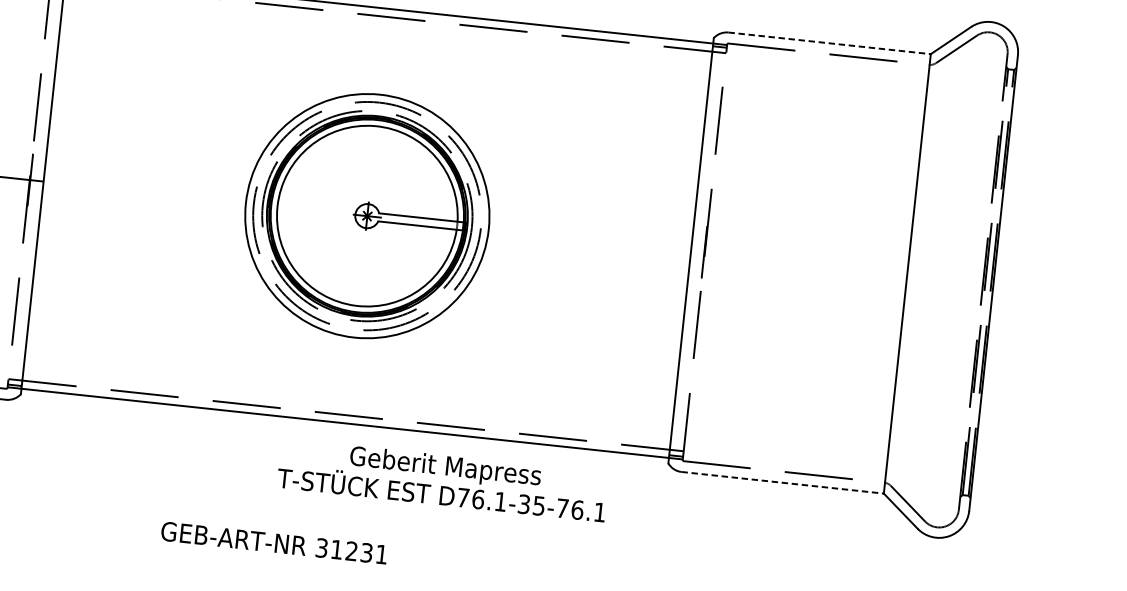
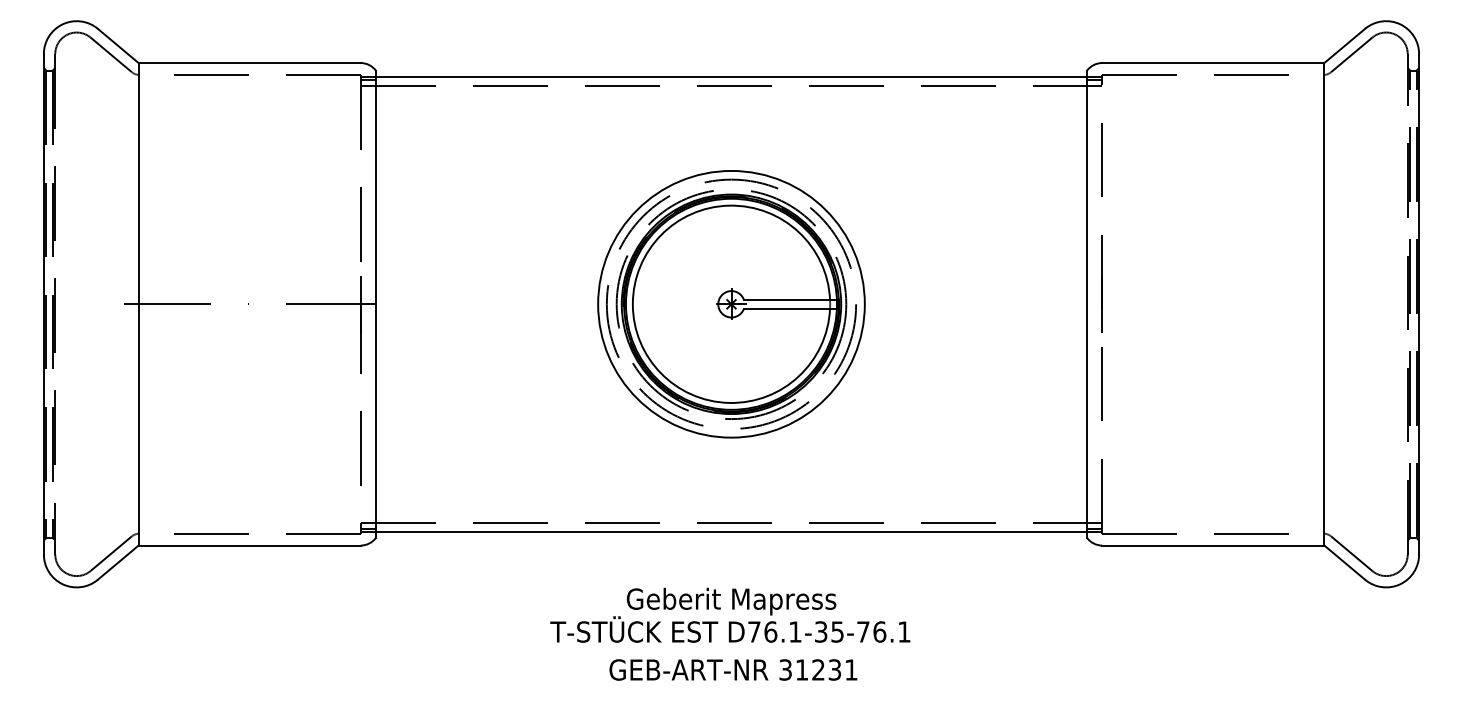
line: (829, 43) -> (1213, 63), dashed -> solid
text: (443, 479) -> (730, 614), moved
line: (782, 482) -> (1213, 545), dashed -> solid
text: (274, 542) -> (733, 669), moved

